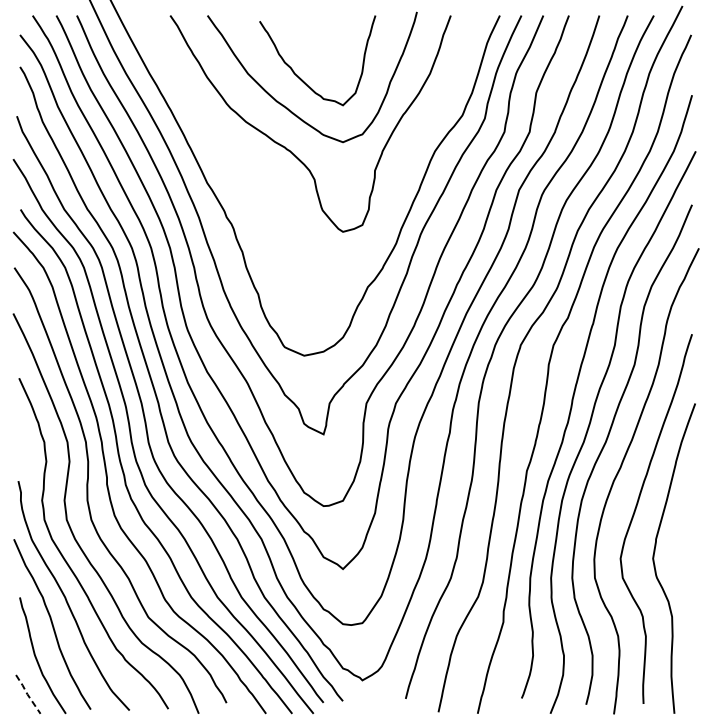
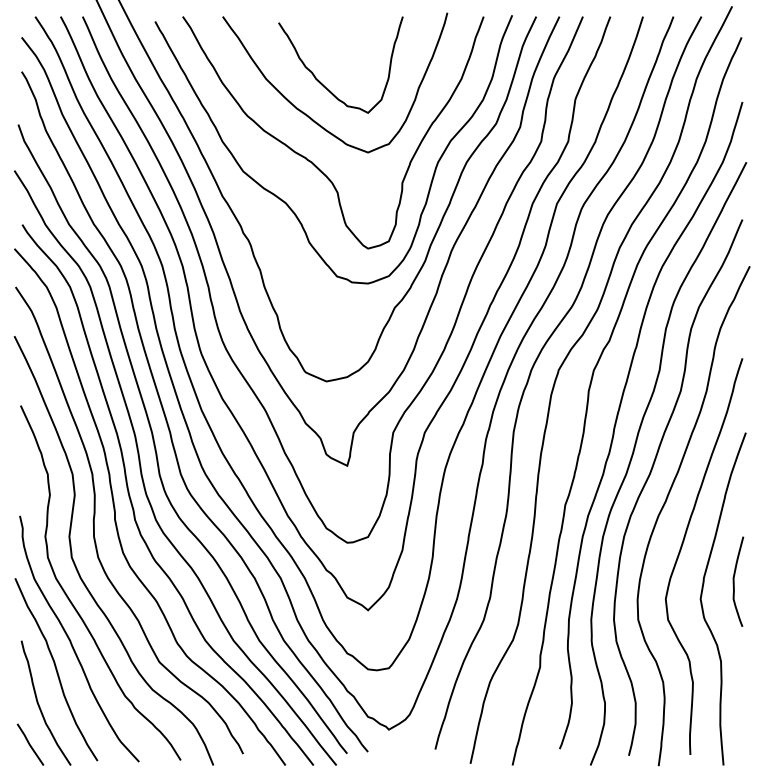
curve: (266, 187) -> (285, 201), added
curve: (684, 542) -> (734, 581), added
line: (27, 694) -> (29, 744), dashed -> solid

